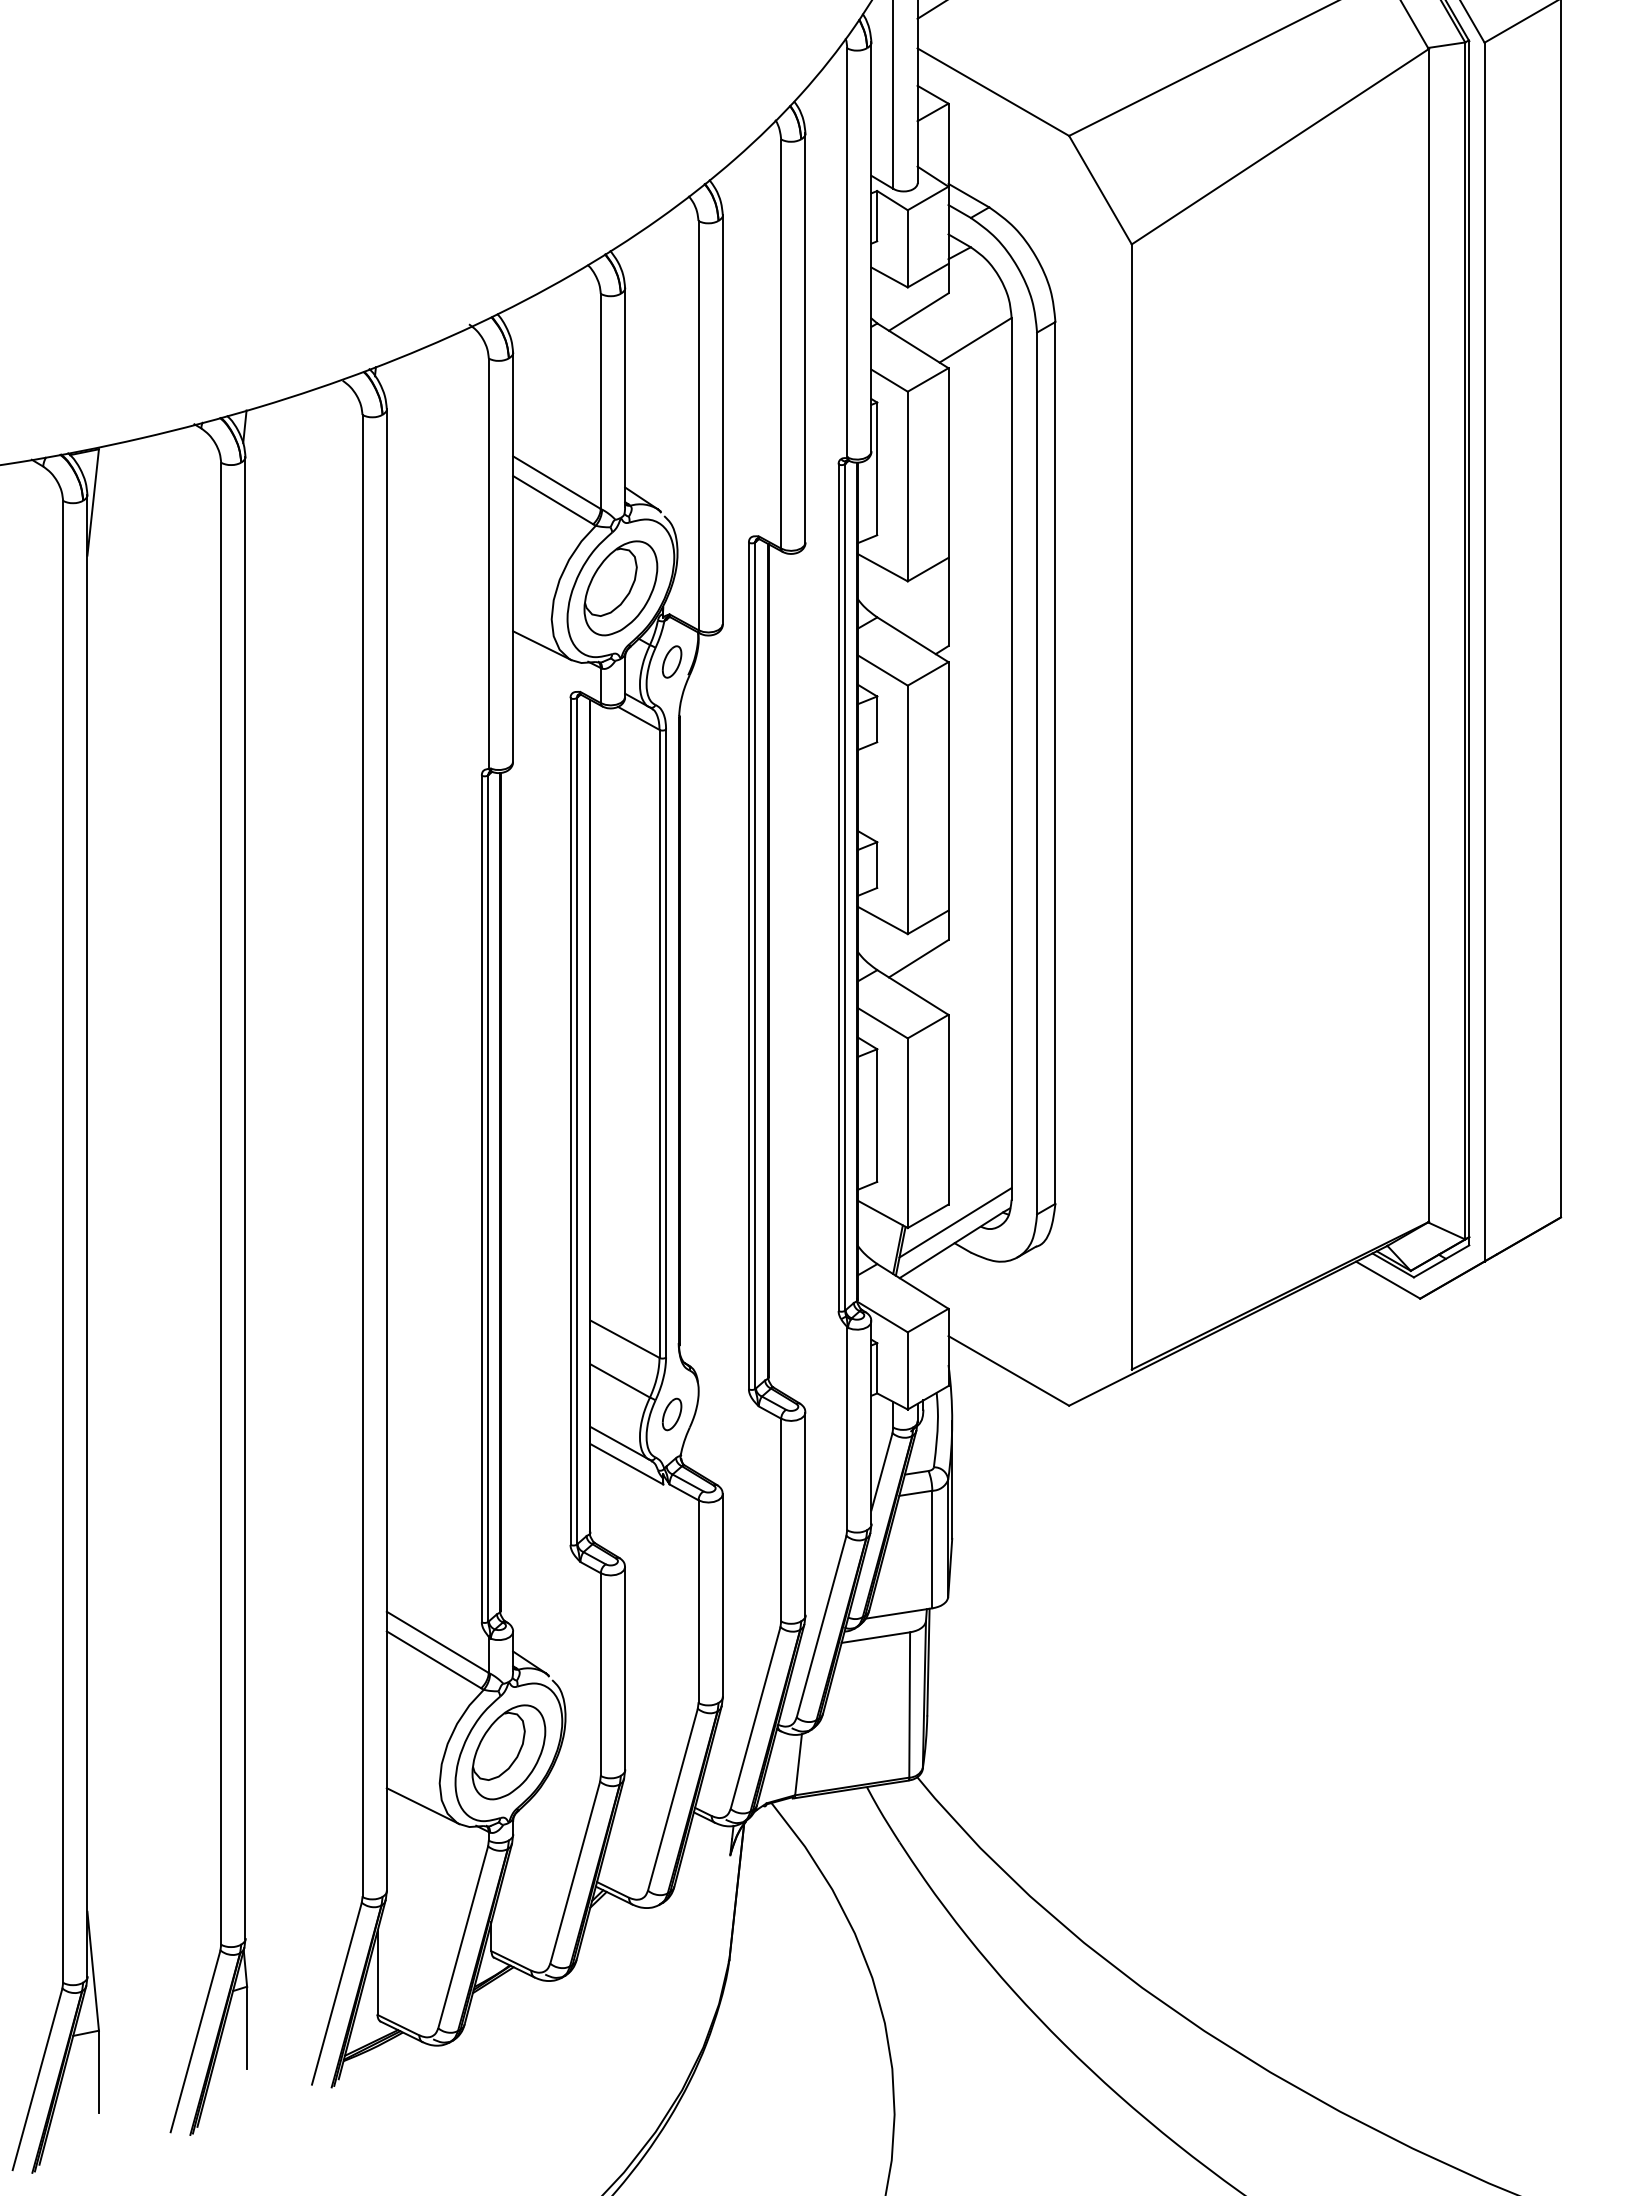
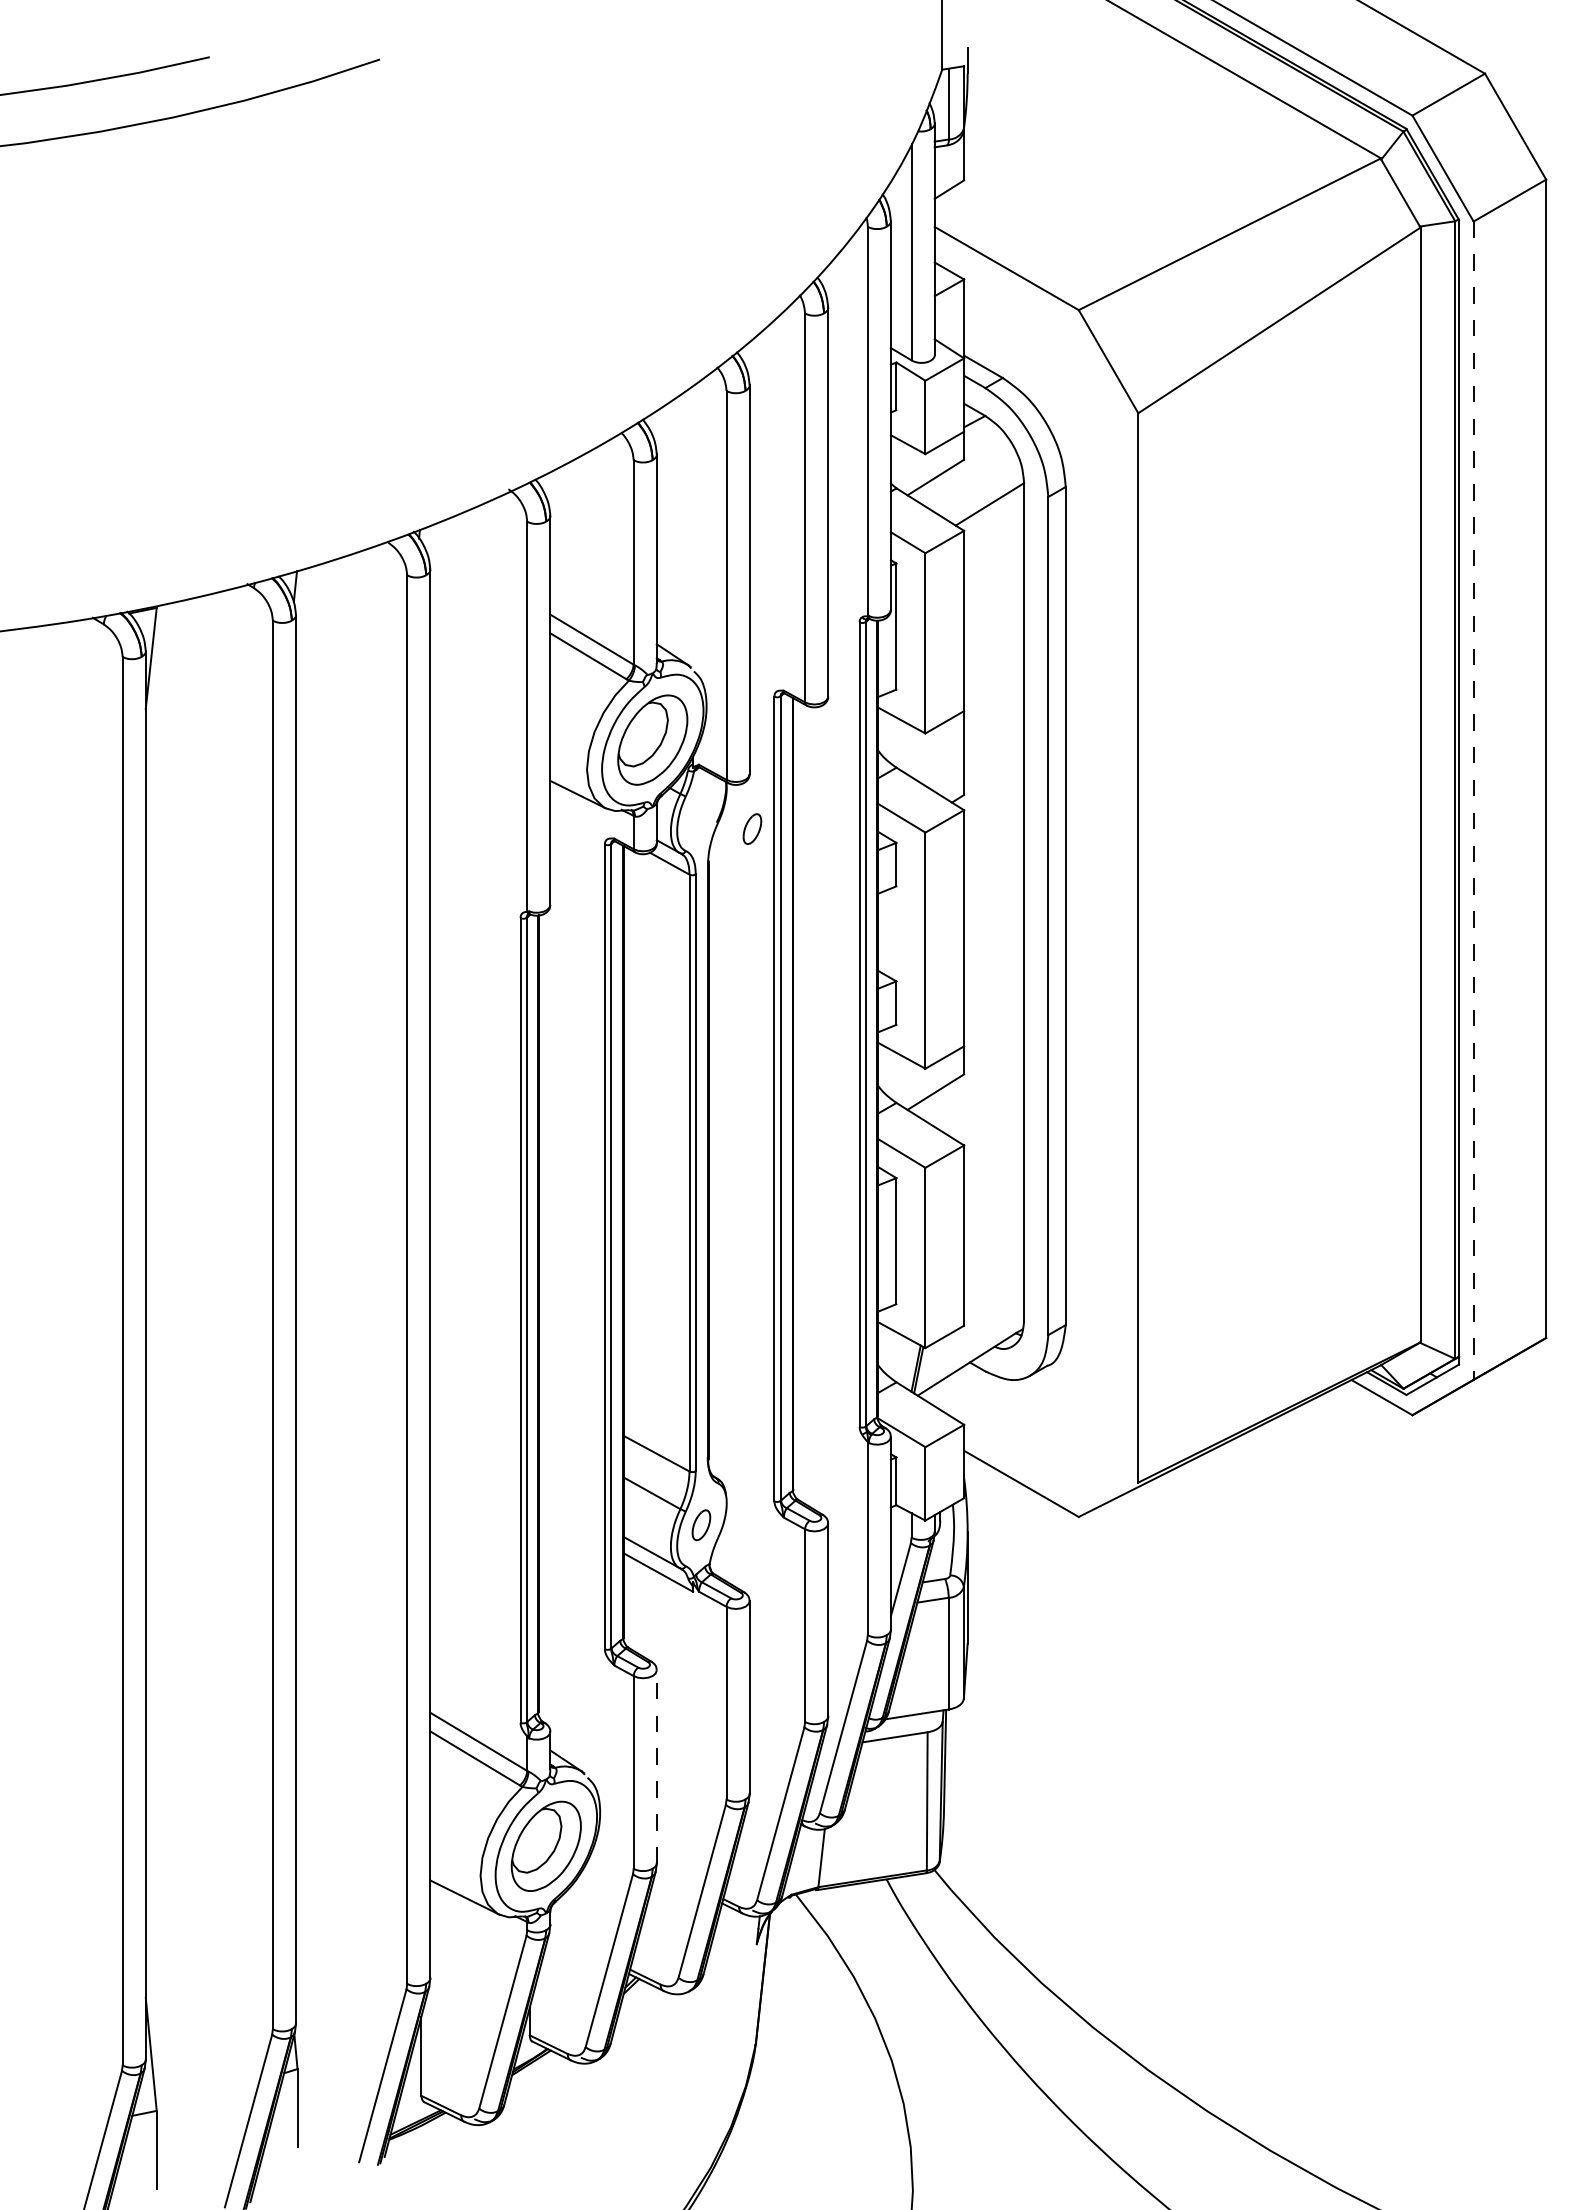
line: (1484, 652) -> (1473, 801), solid -> dashed
part: (672, 661) -> (752, 828), moved
line: (955, 1223) -> (970, 1343), removed
line: (624, 1668) -> (656, 1766), solid -> dashed

